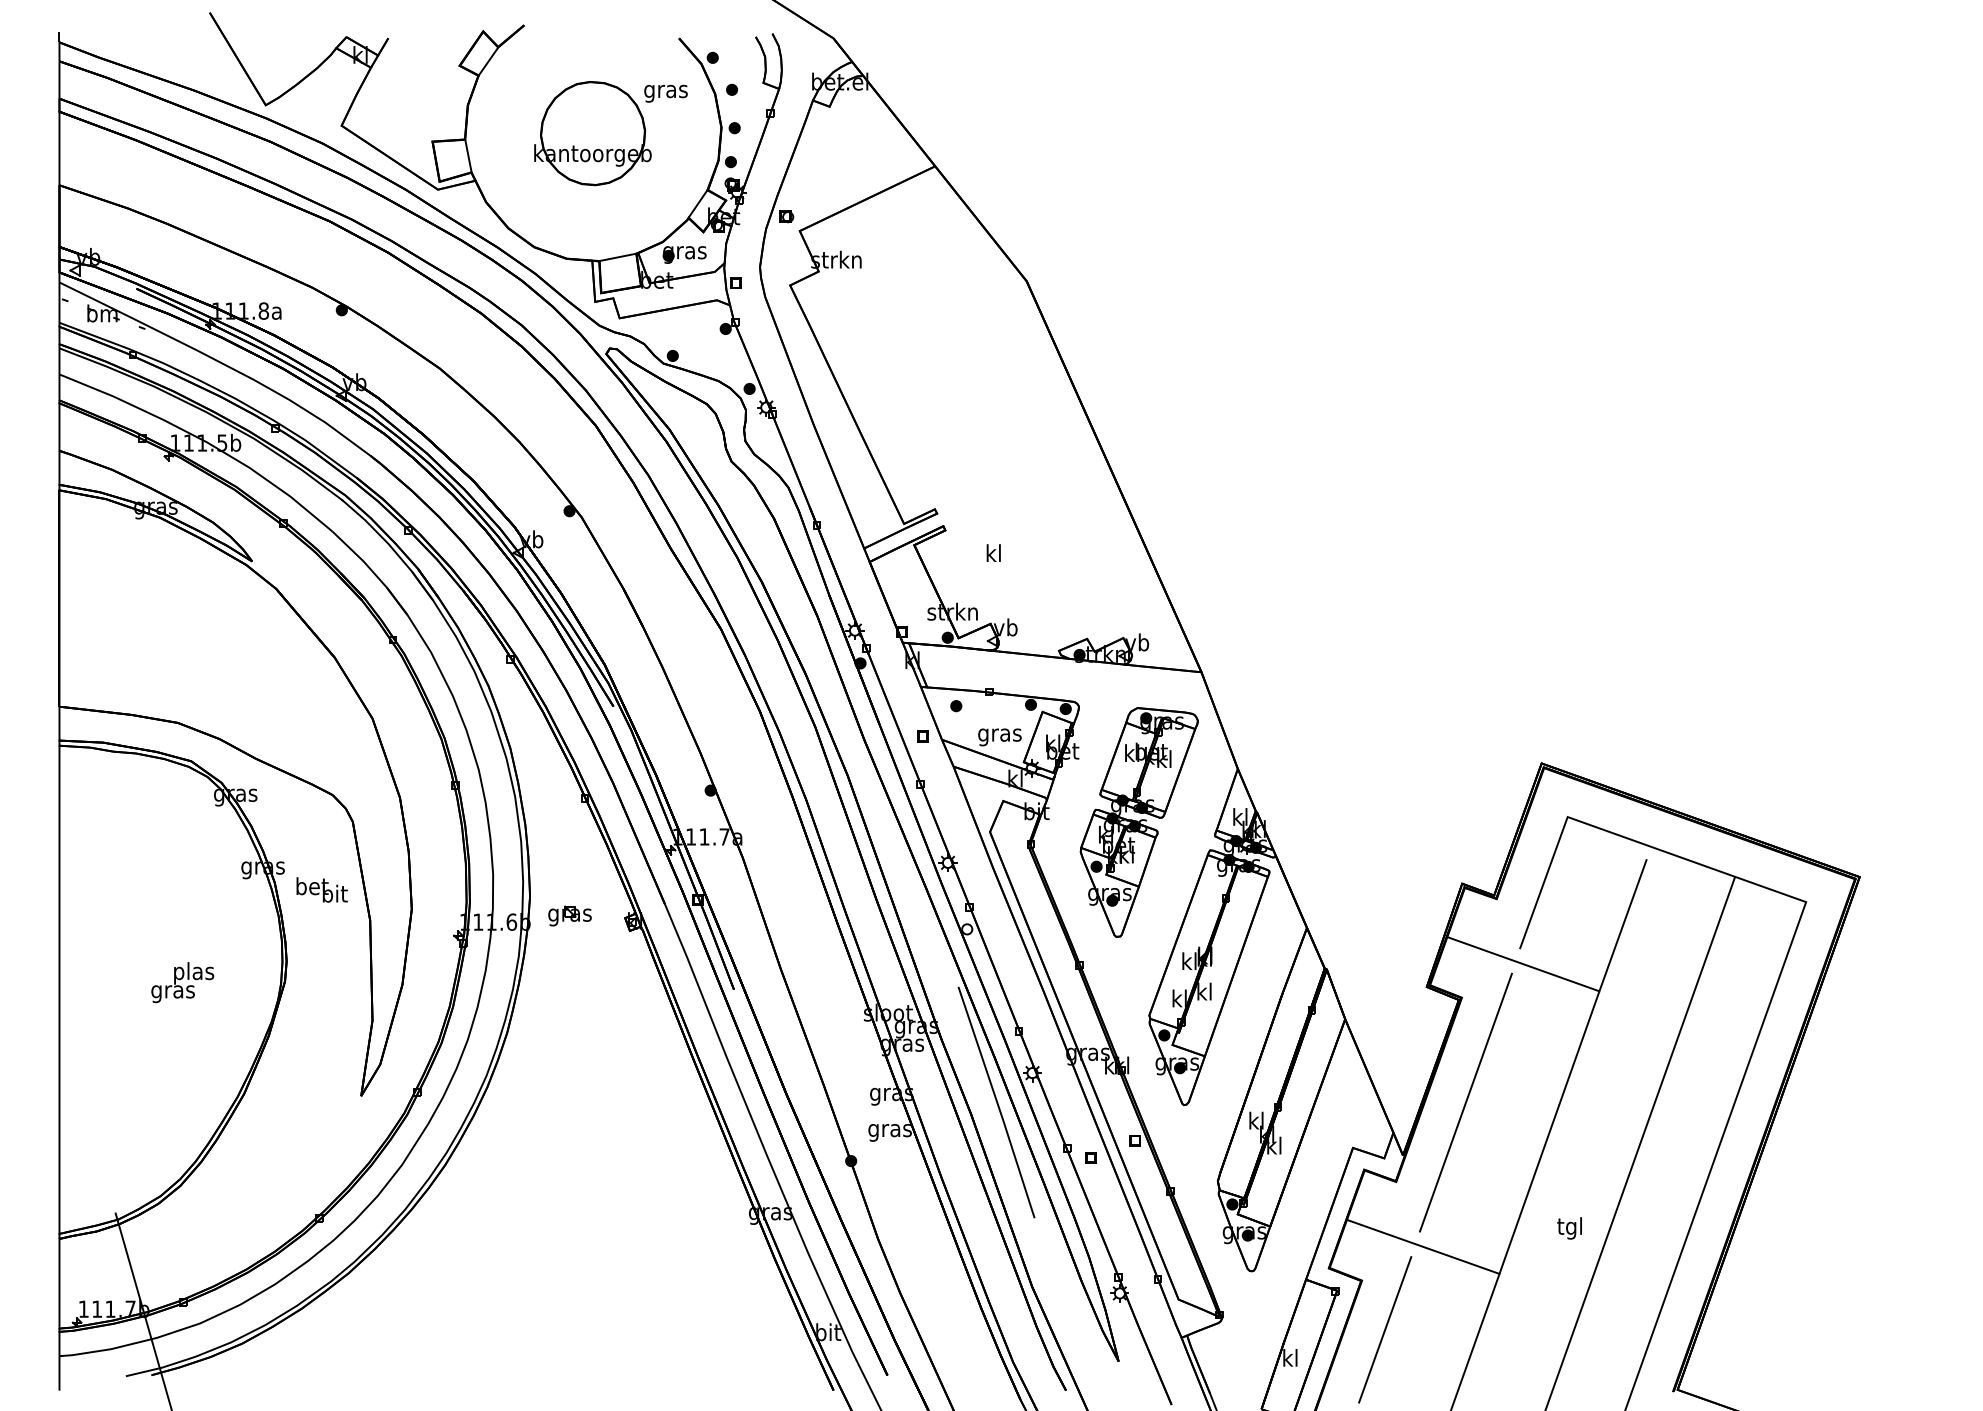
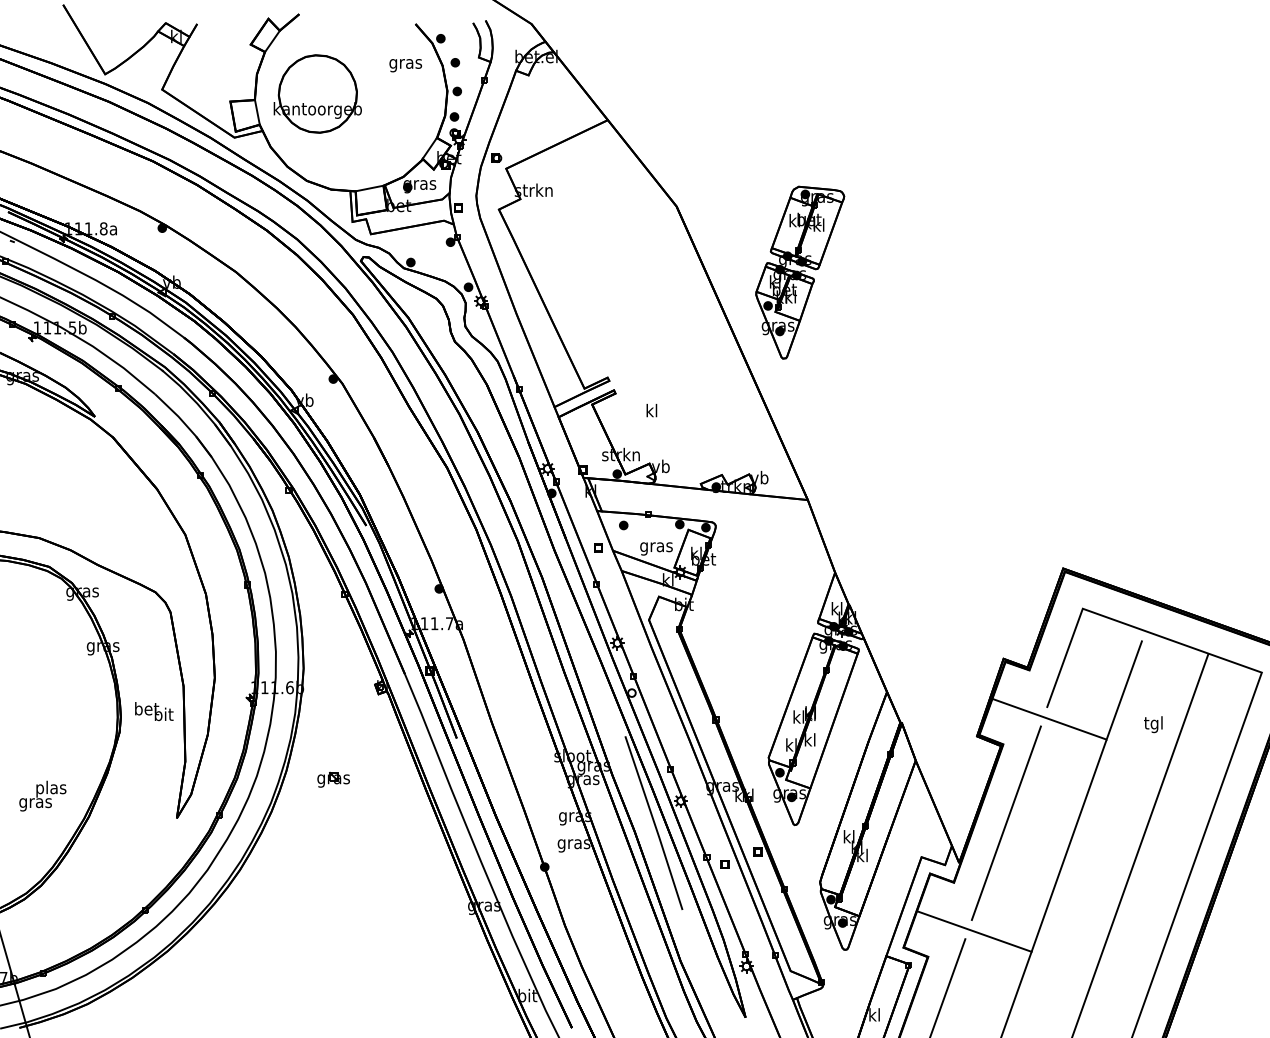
part: (592, 133) -> (317, 93), moved
part: (1138, 822) -> (799, 272), moved
text: (321, 889) -> (153, 711), moved
part: (569, 915) -> (333, 779), moved
text: (182, 982) -> (42, 796), moved
text: (1569, 1228) -> (1153, 724), moved

